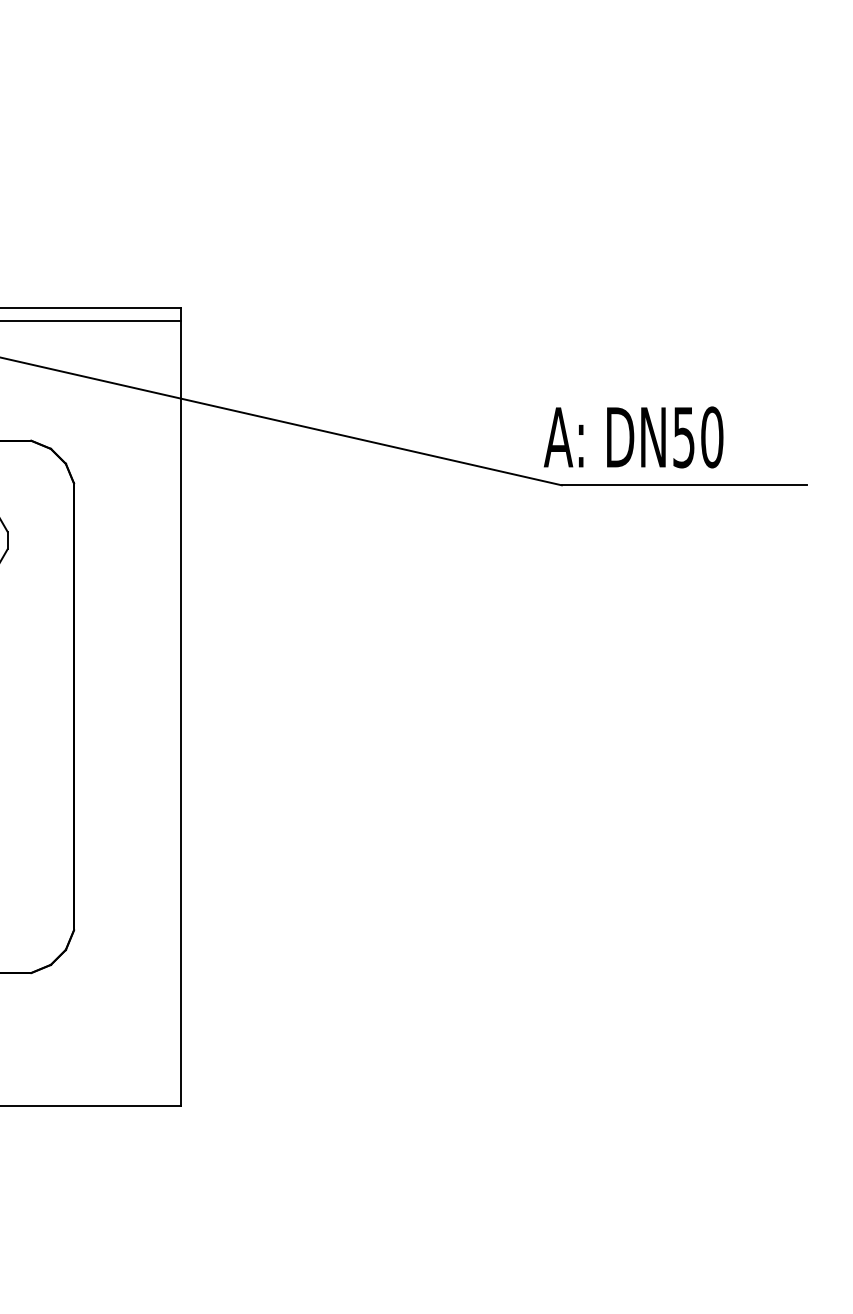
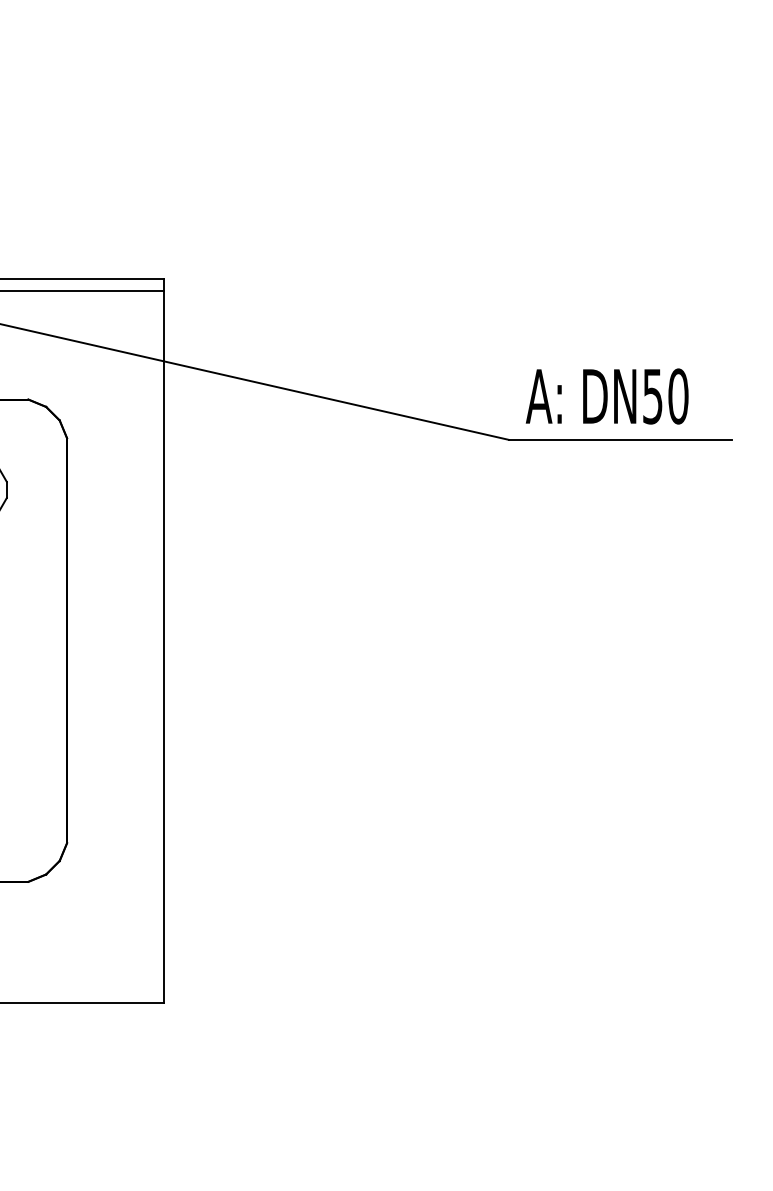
text: (632, 437) -> (606, 396), moved

